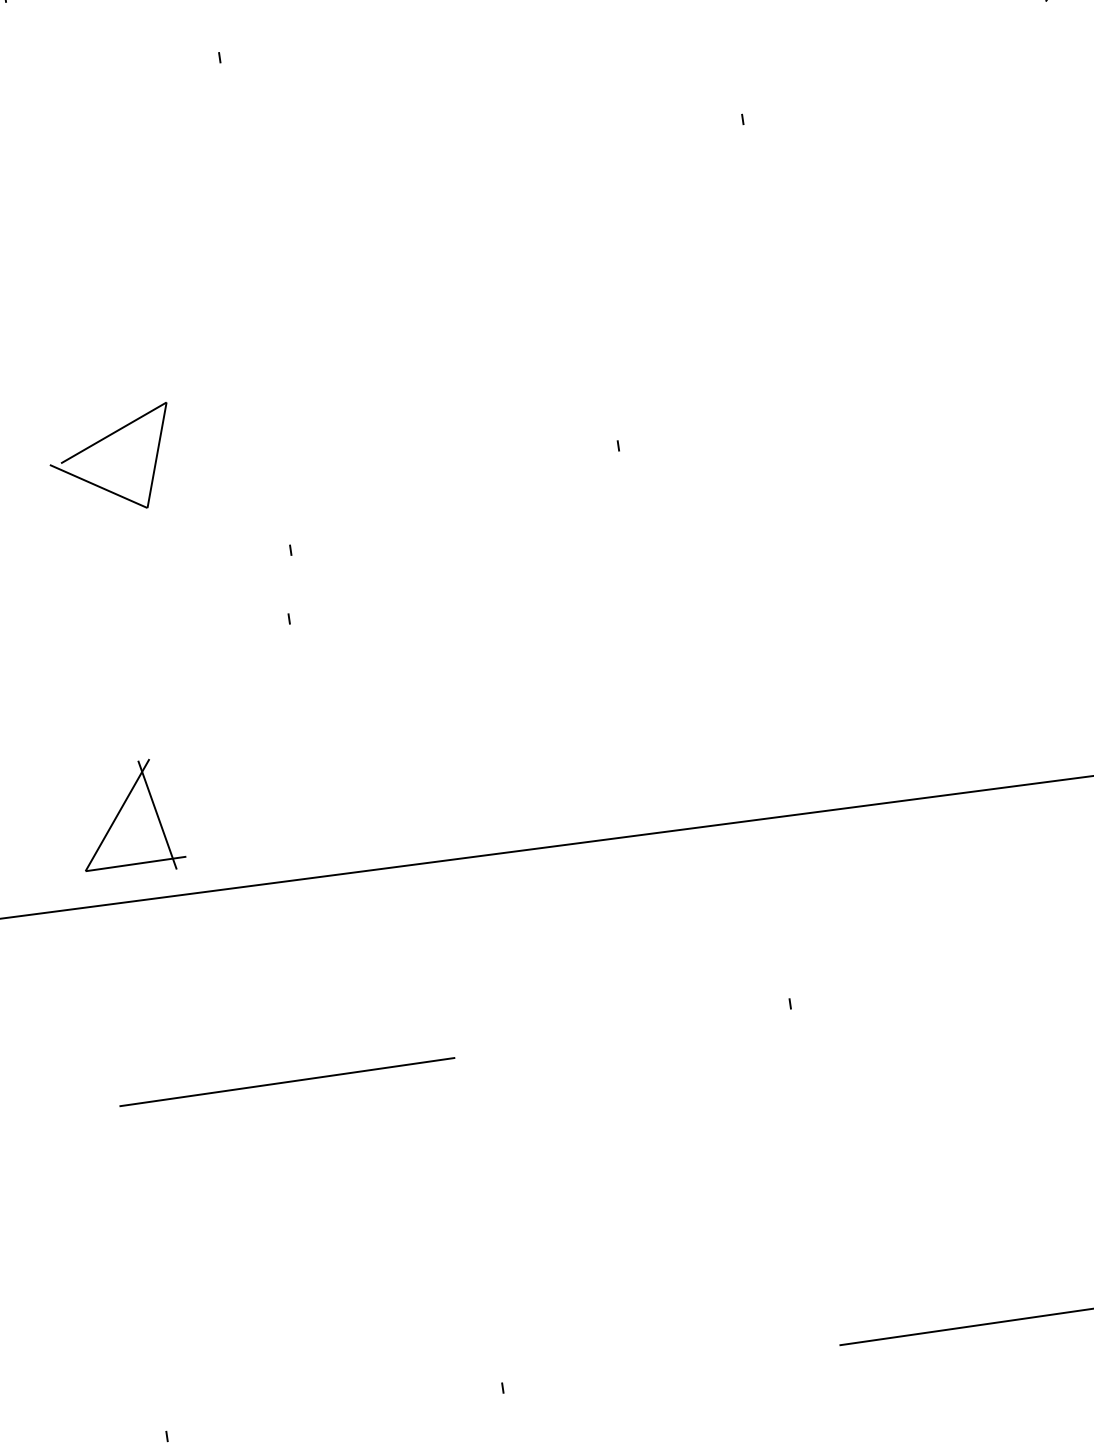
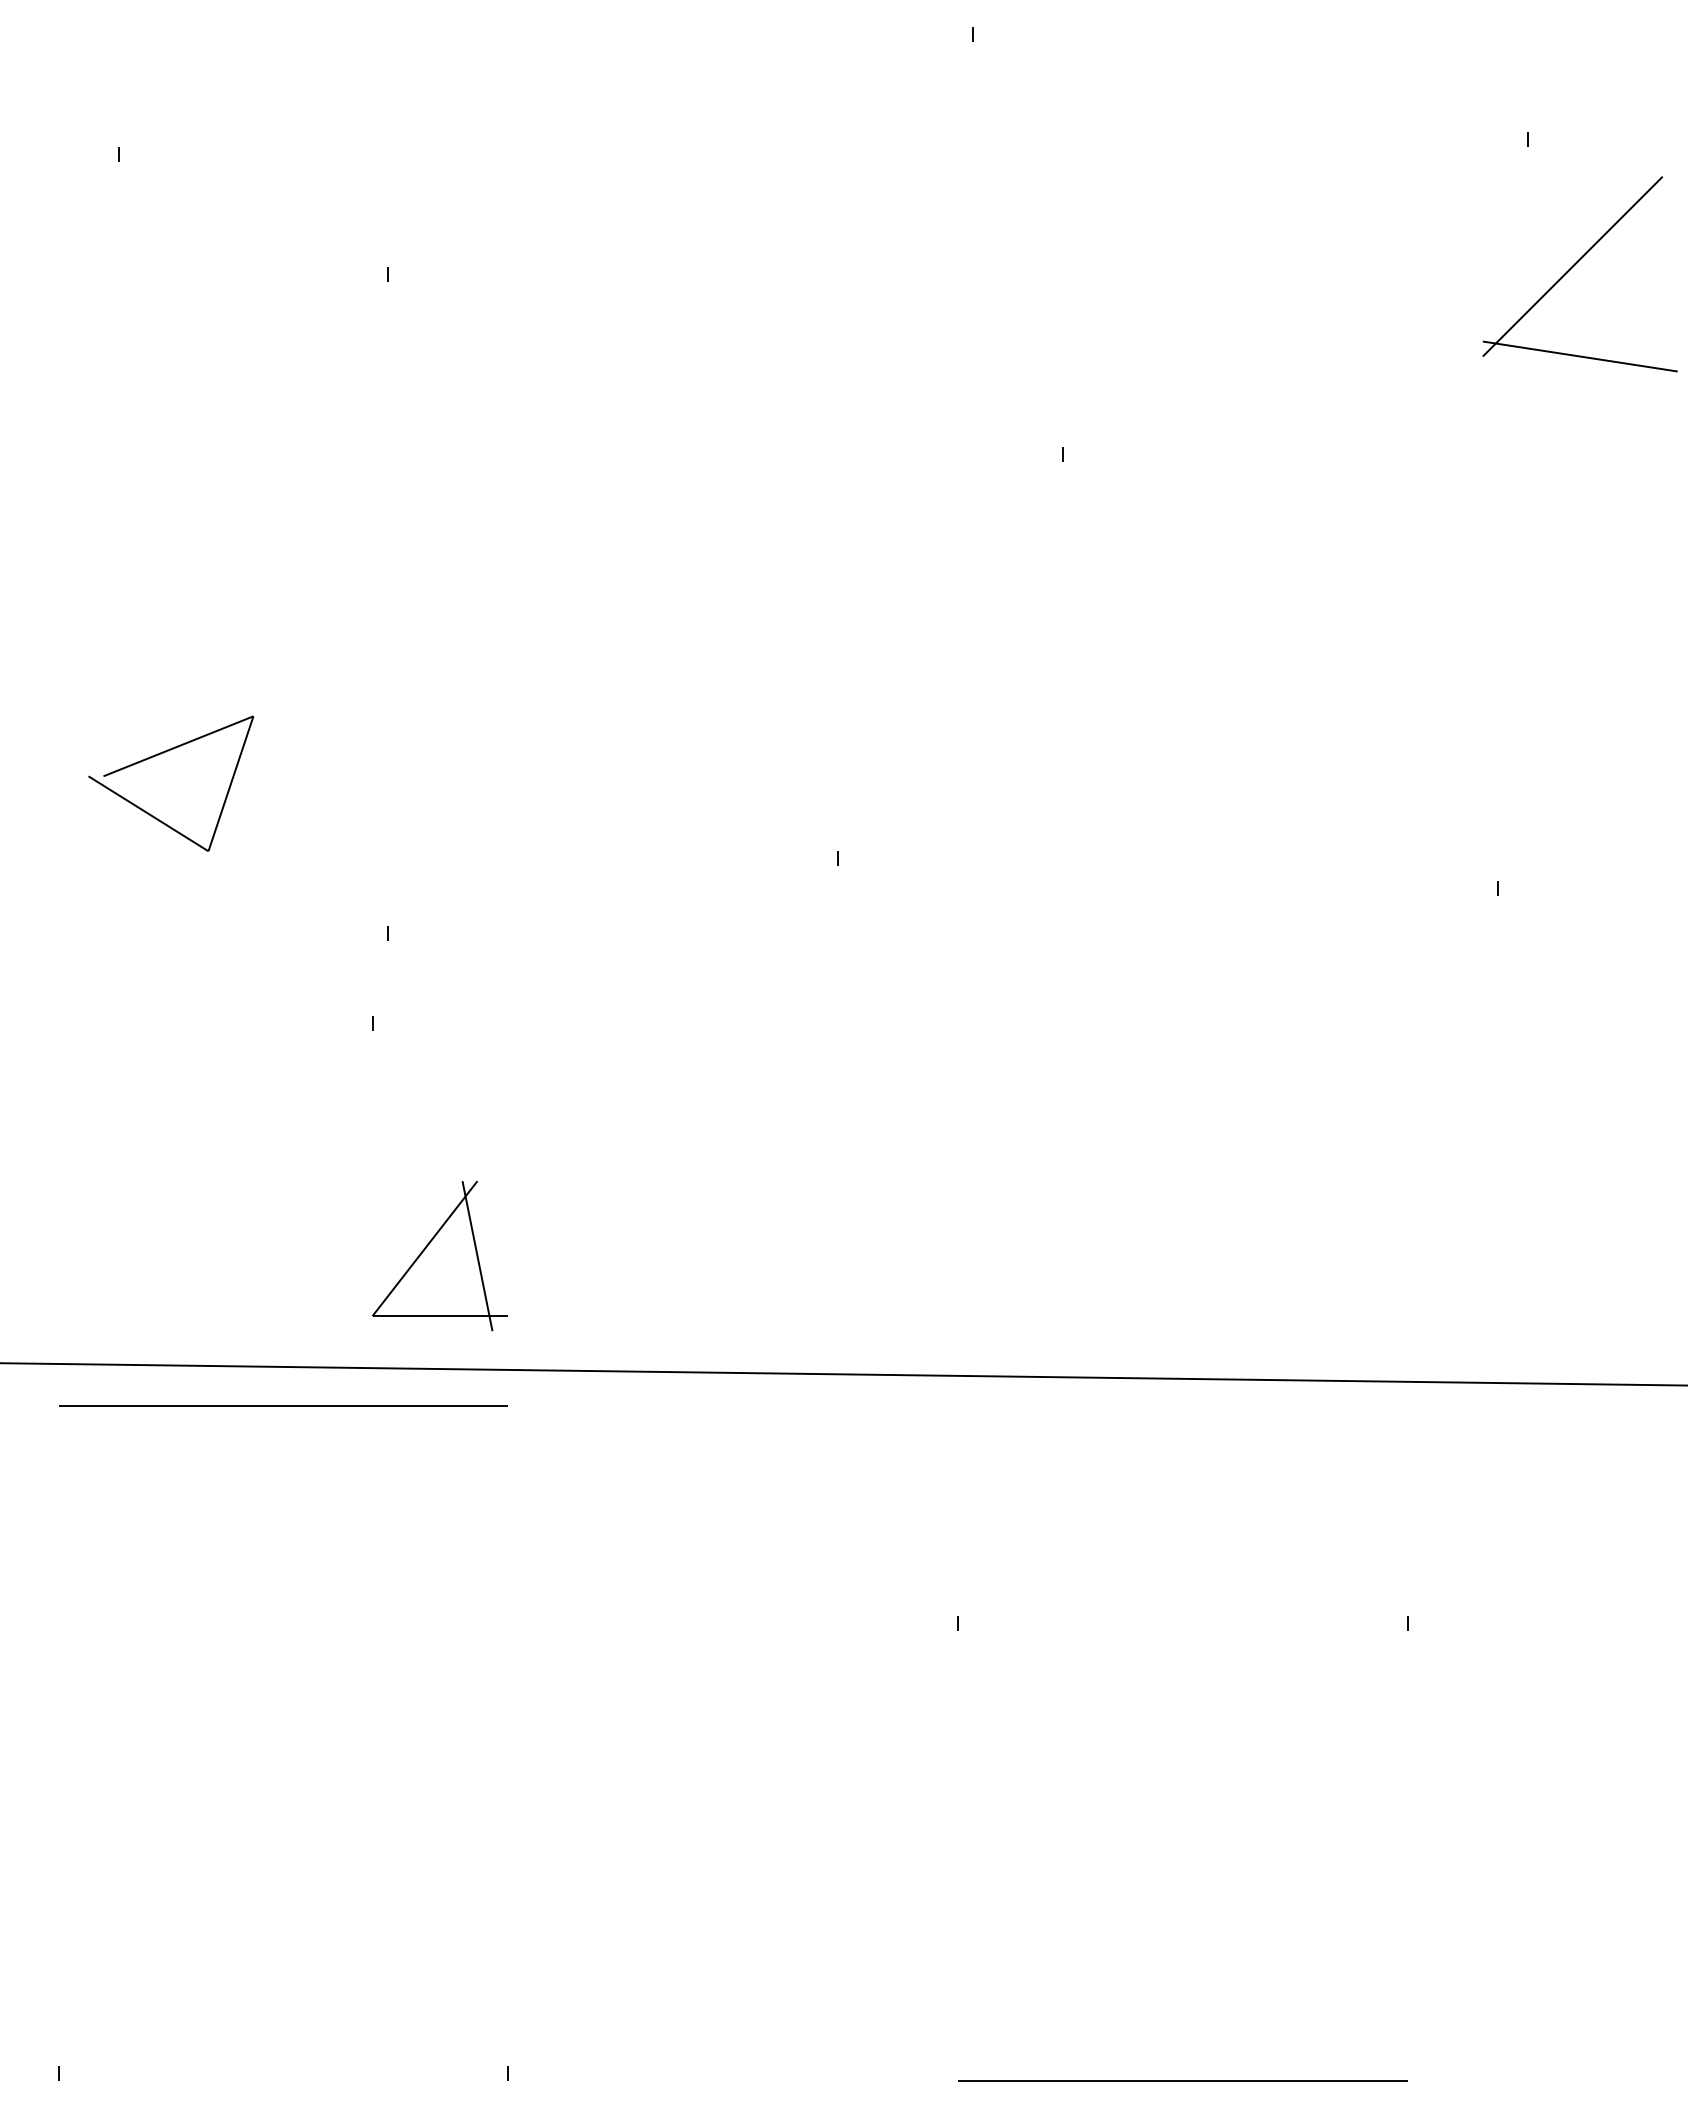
part: (129, 818) -> (439, 1255), moved
line: (287, 1081) -> (283, 1405), moved

